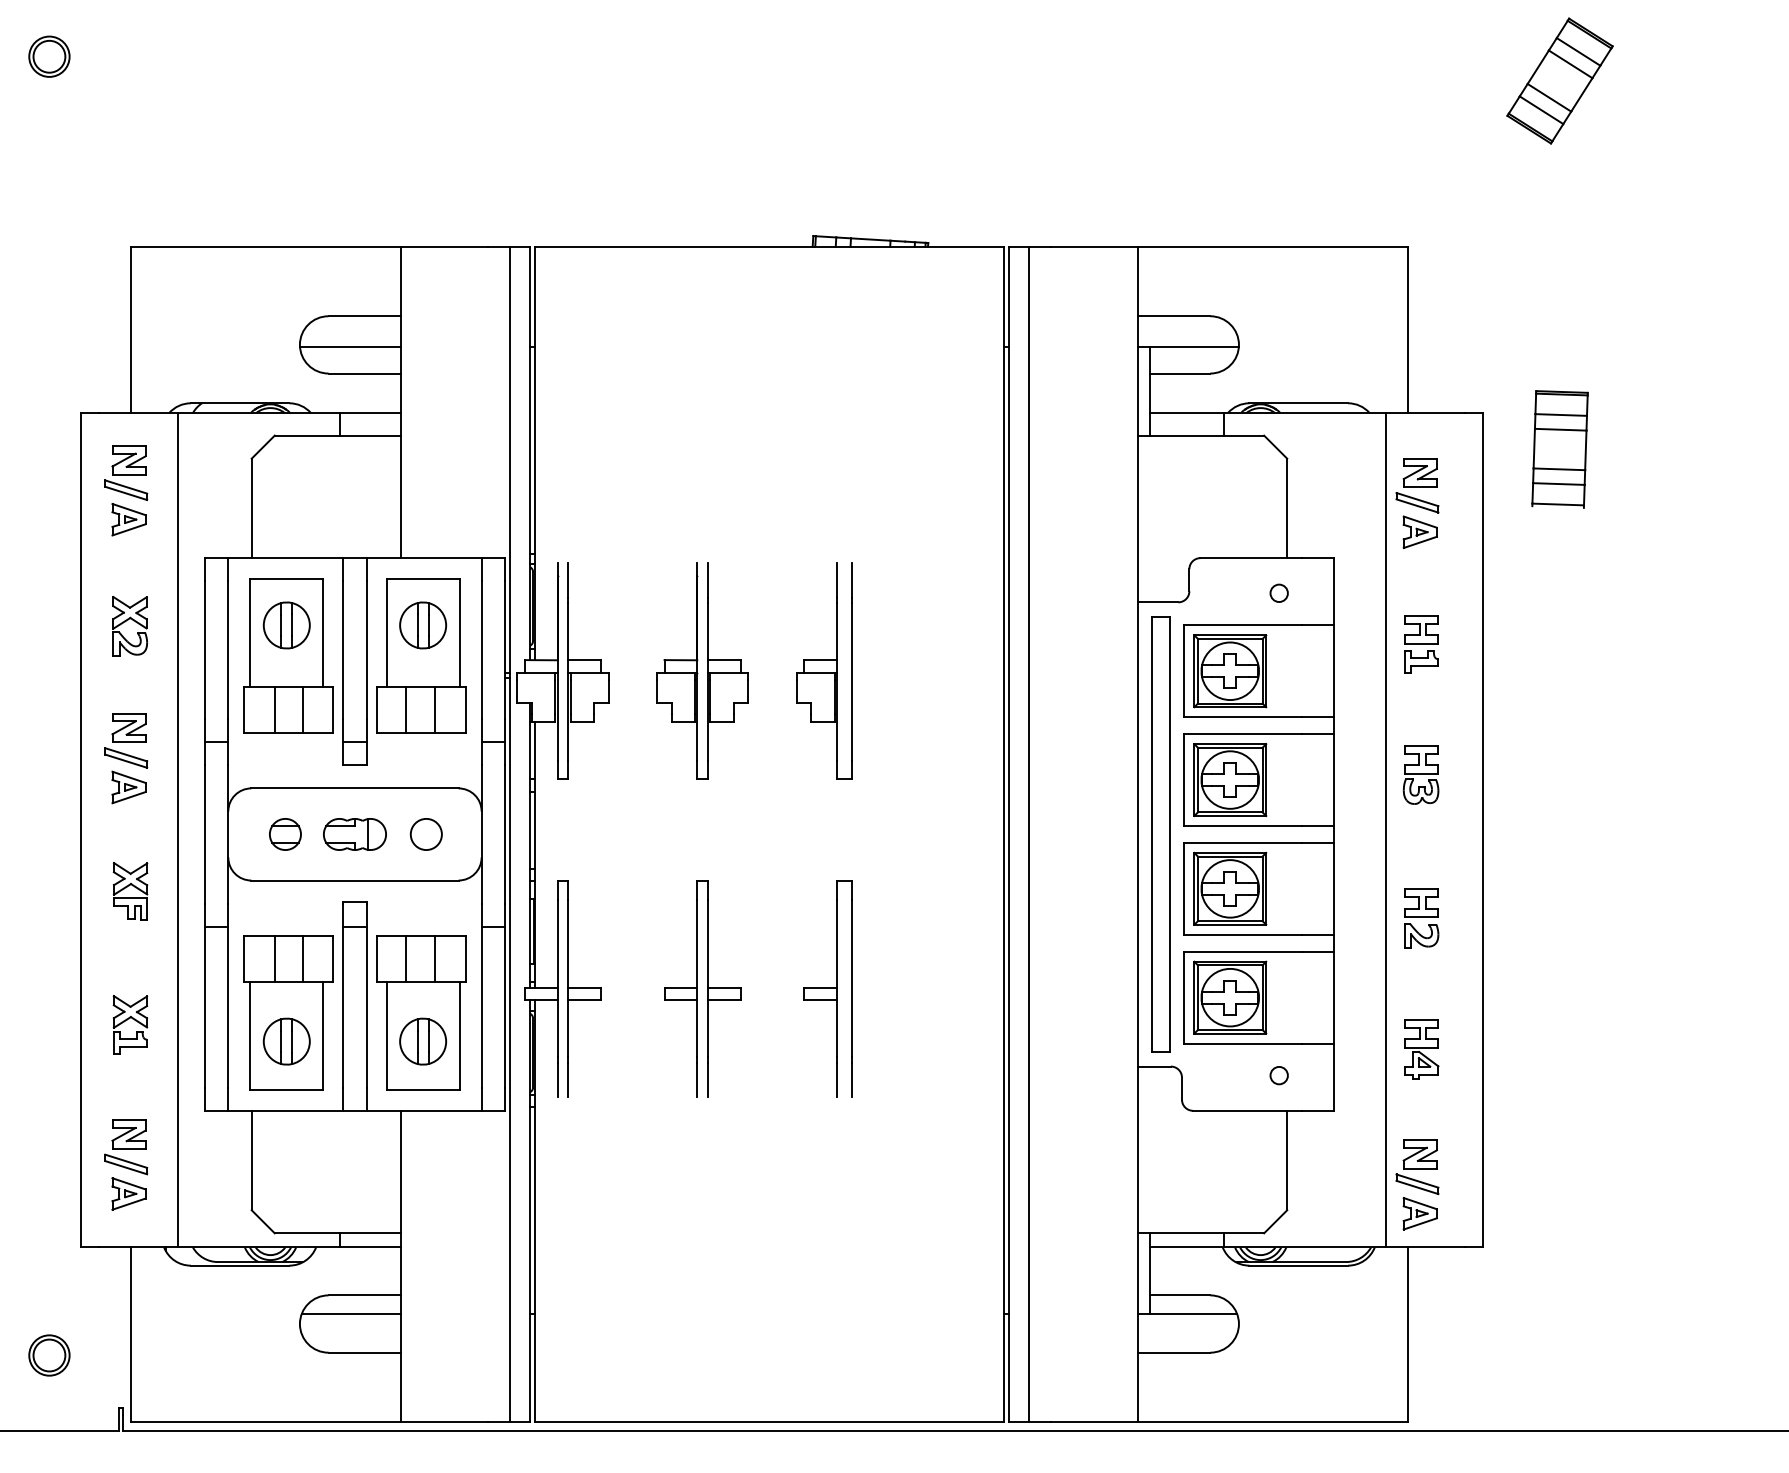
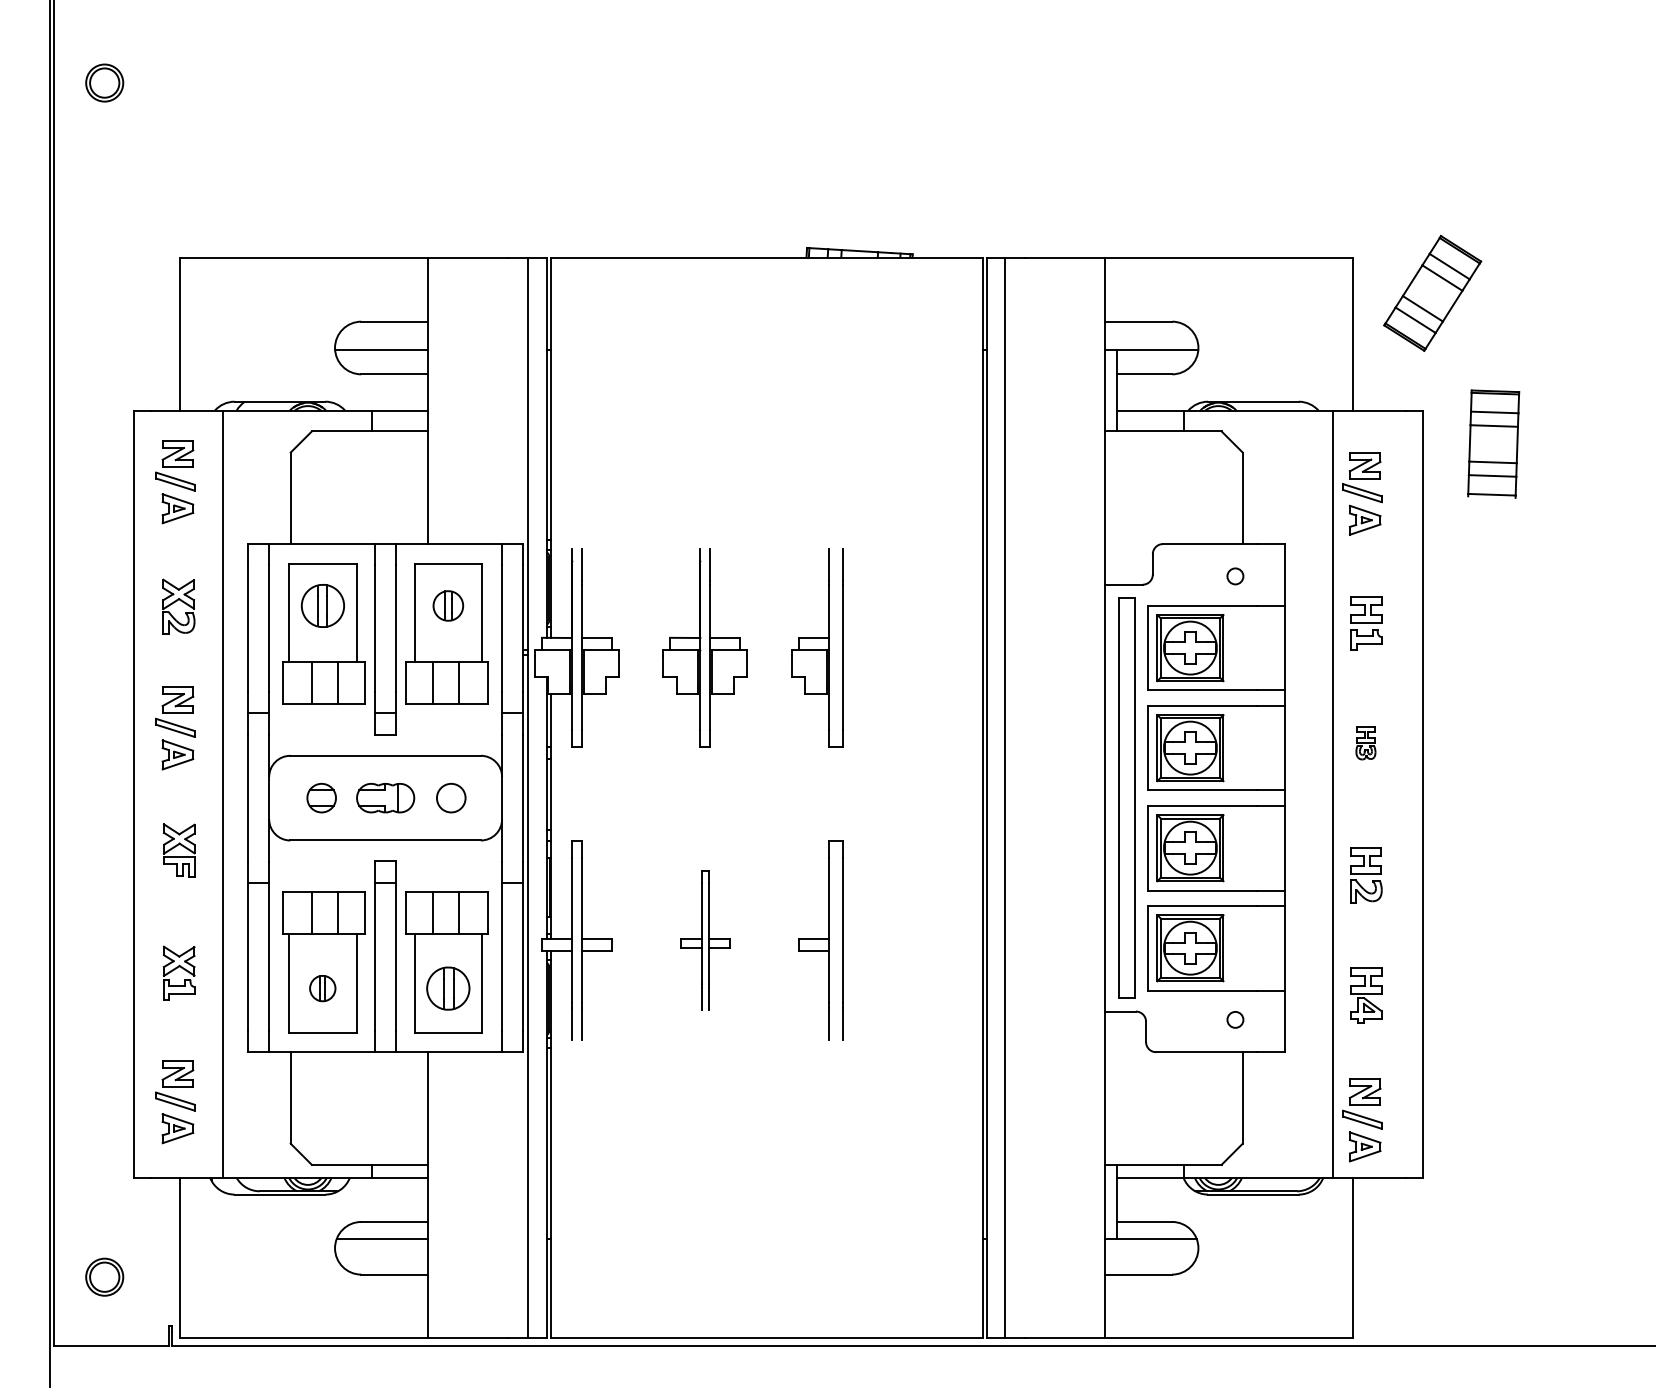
part: (1559, 80) -> (1432, 292), moved
part: (423, 624) -> (448, 605), size x0.7
part: (1420, 775) -> (1365, 743), size x0.6
part: (701, 989) -> (704, 940), size x0.7
part: (286, 1041) -> (322, 988), size x0.6

